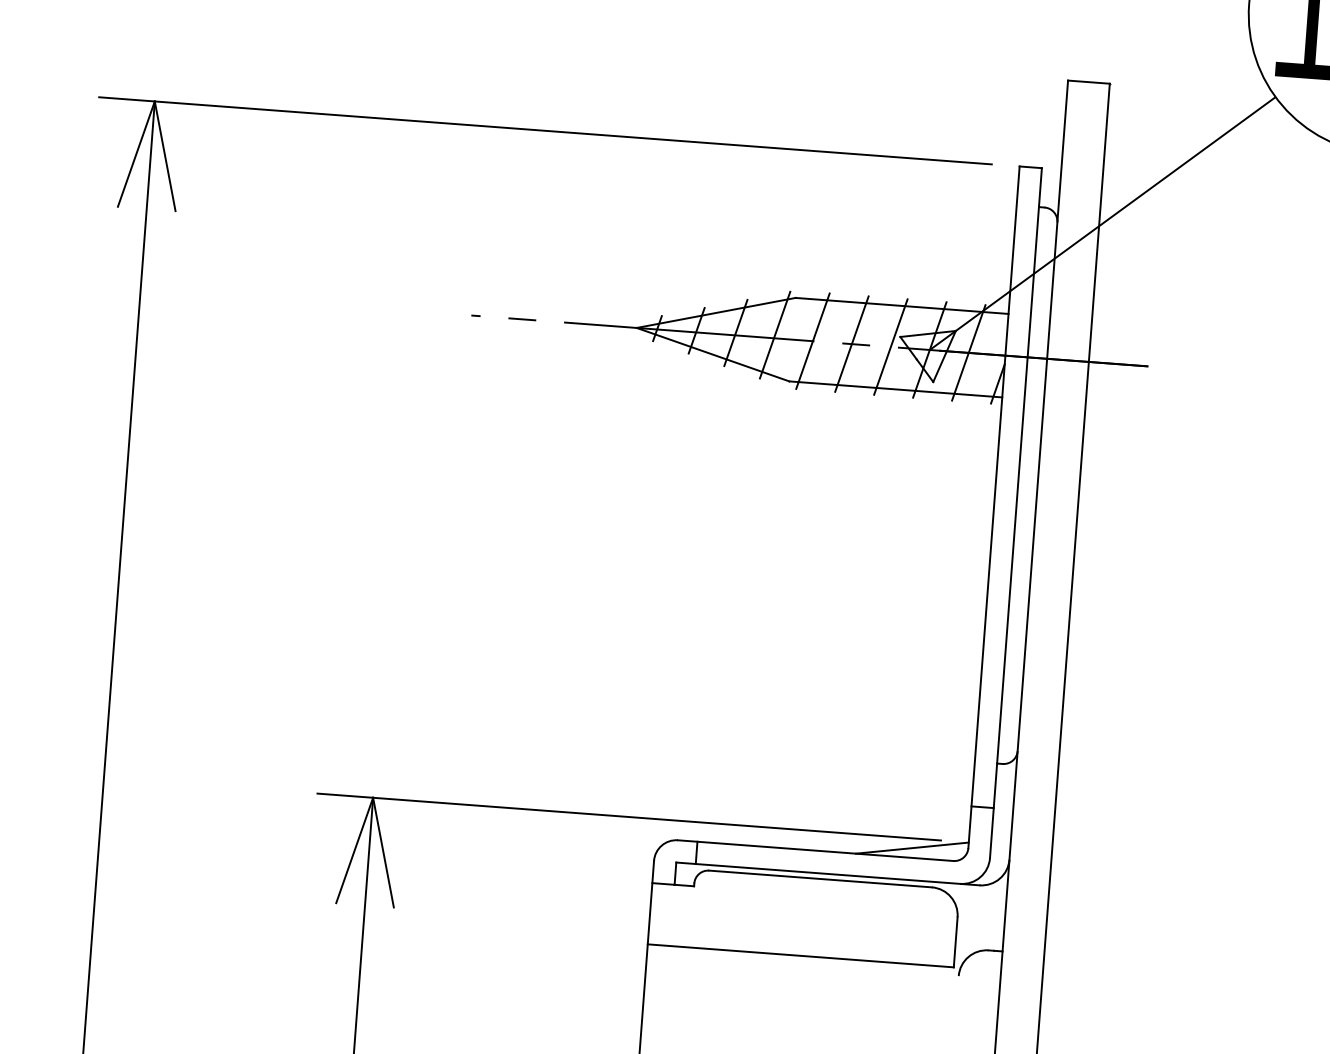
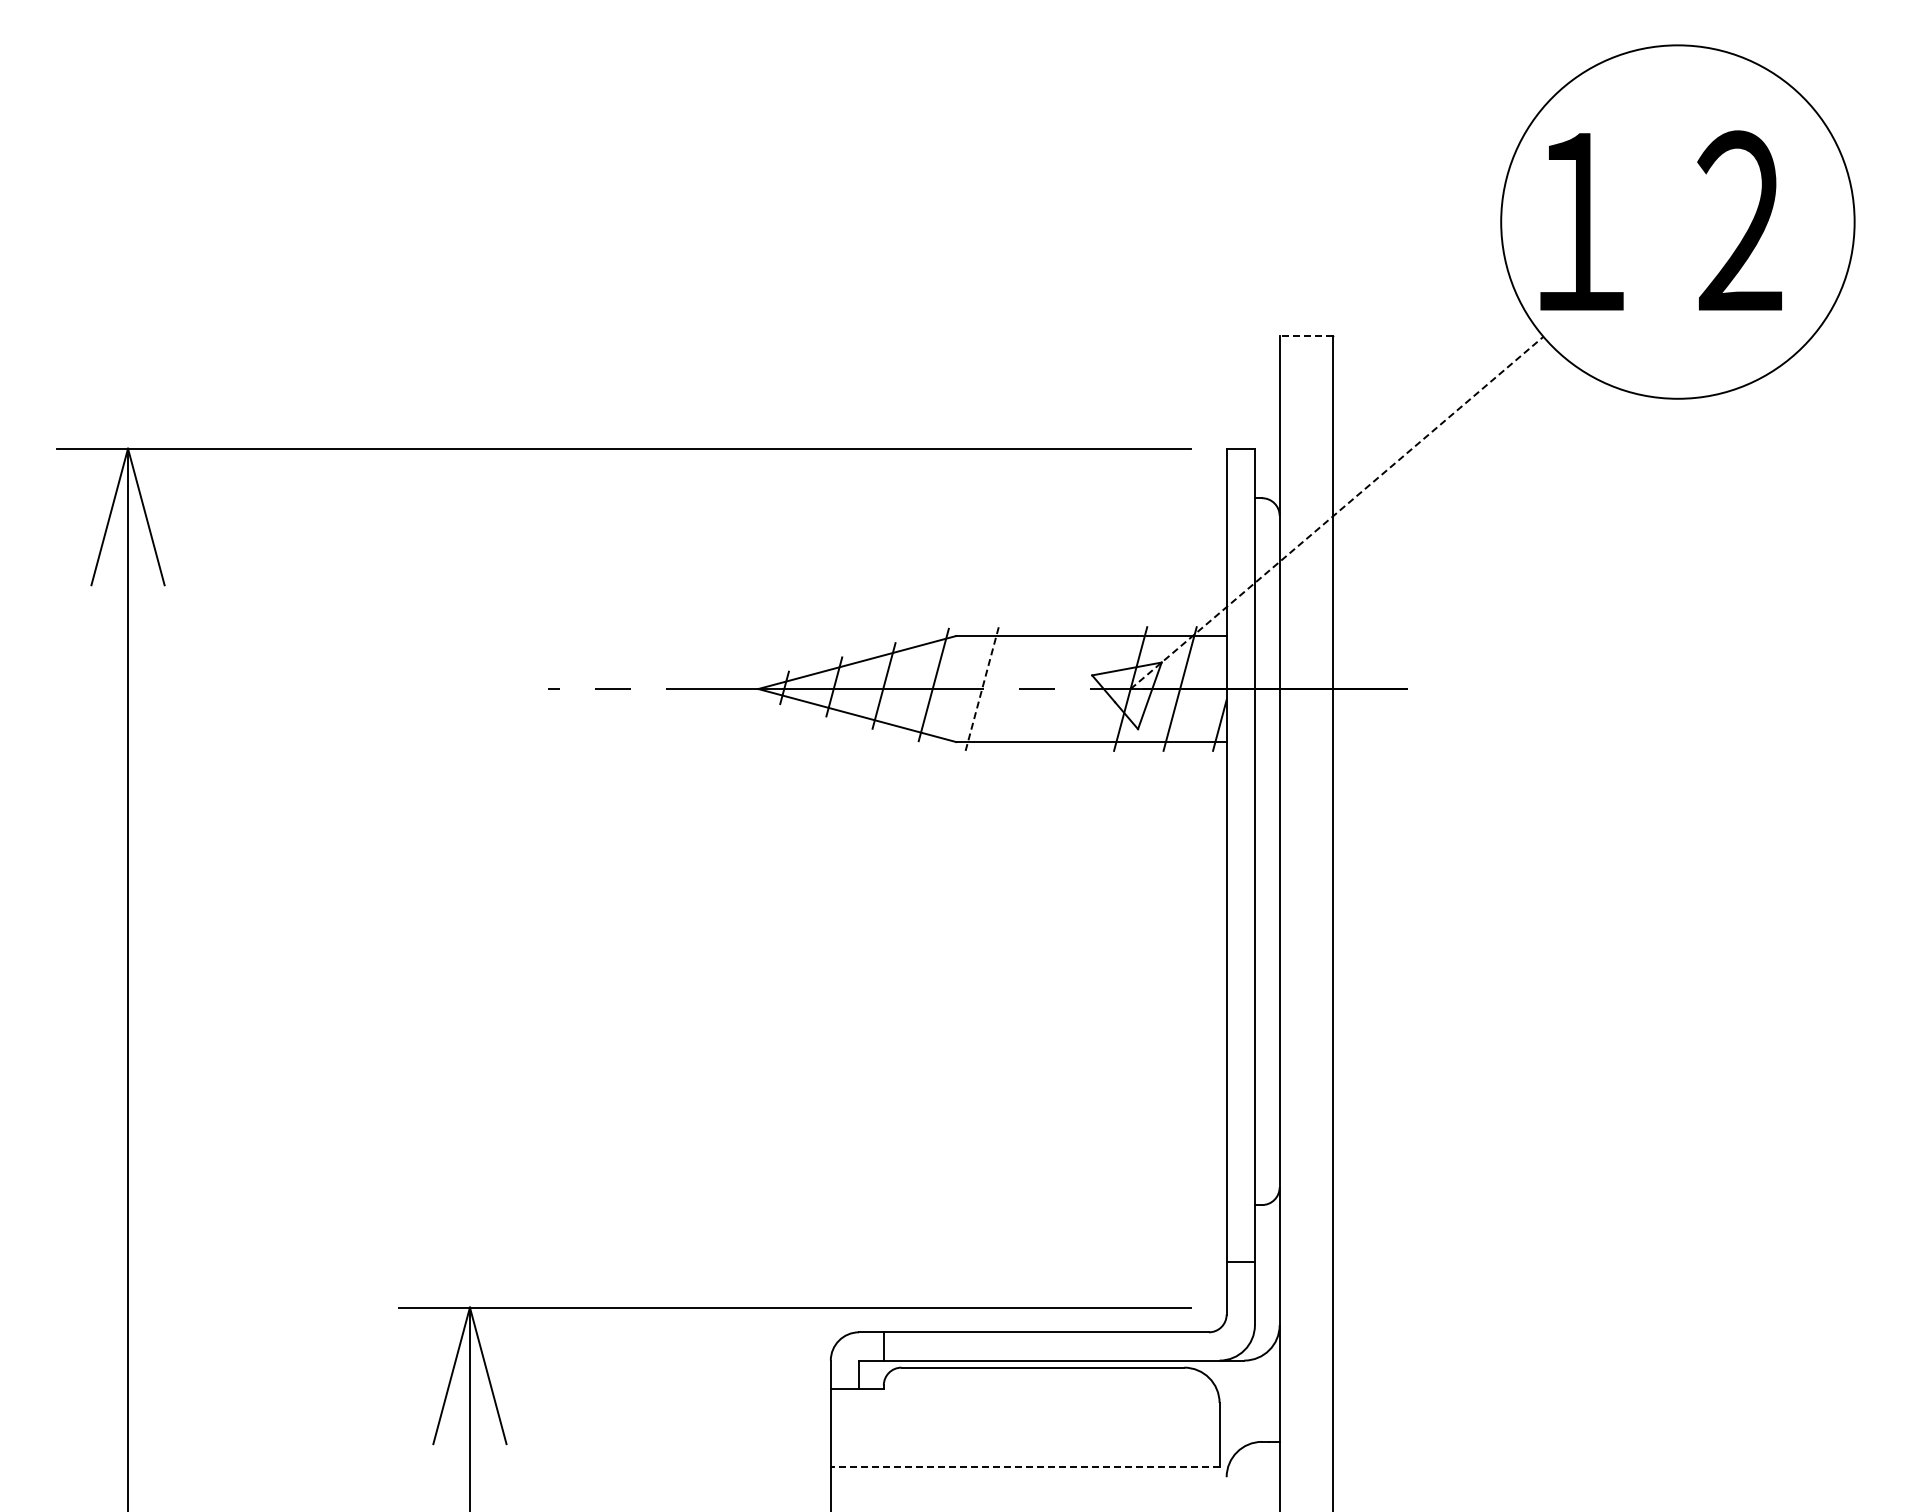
line: (1089, 82) -> (1306, 335), solid -> dashed
line: (1103, 223) -> (1337, 512), solid -> dashed
line: (813, 340) -> (982, 688), solid -> dashed
line: (851, 343) -> (1031, 688), removed
line: (890, 346) -> (1080, 688), removed
line: (912, 847) -> (1155, 1319), removed
line: (800, 955) -> (1024, 1466), solid -> dashed

